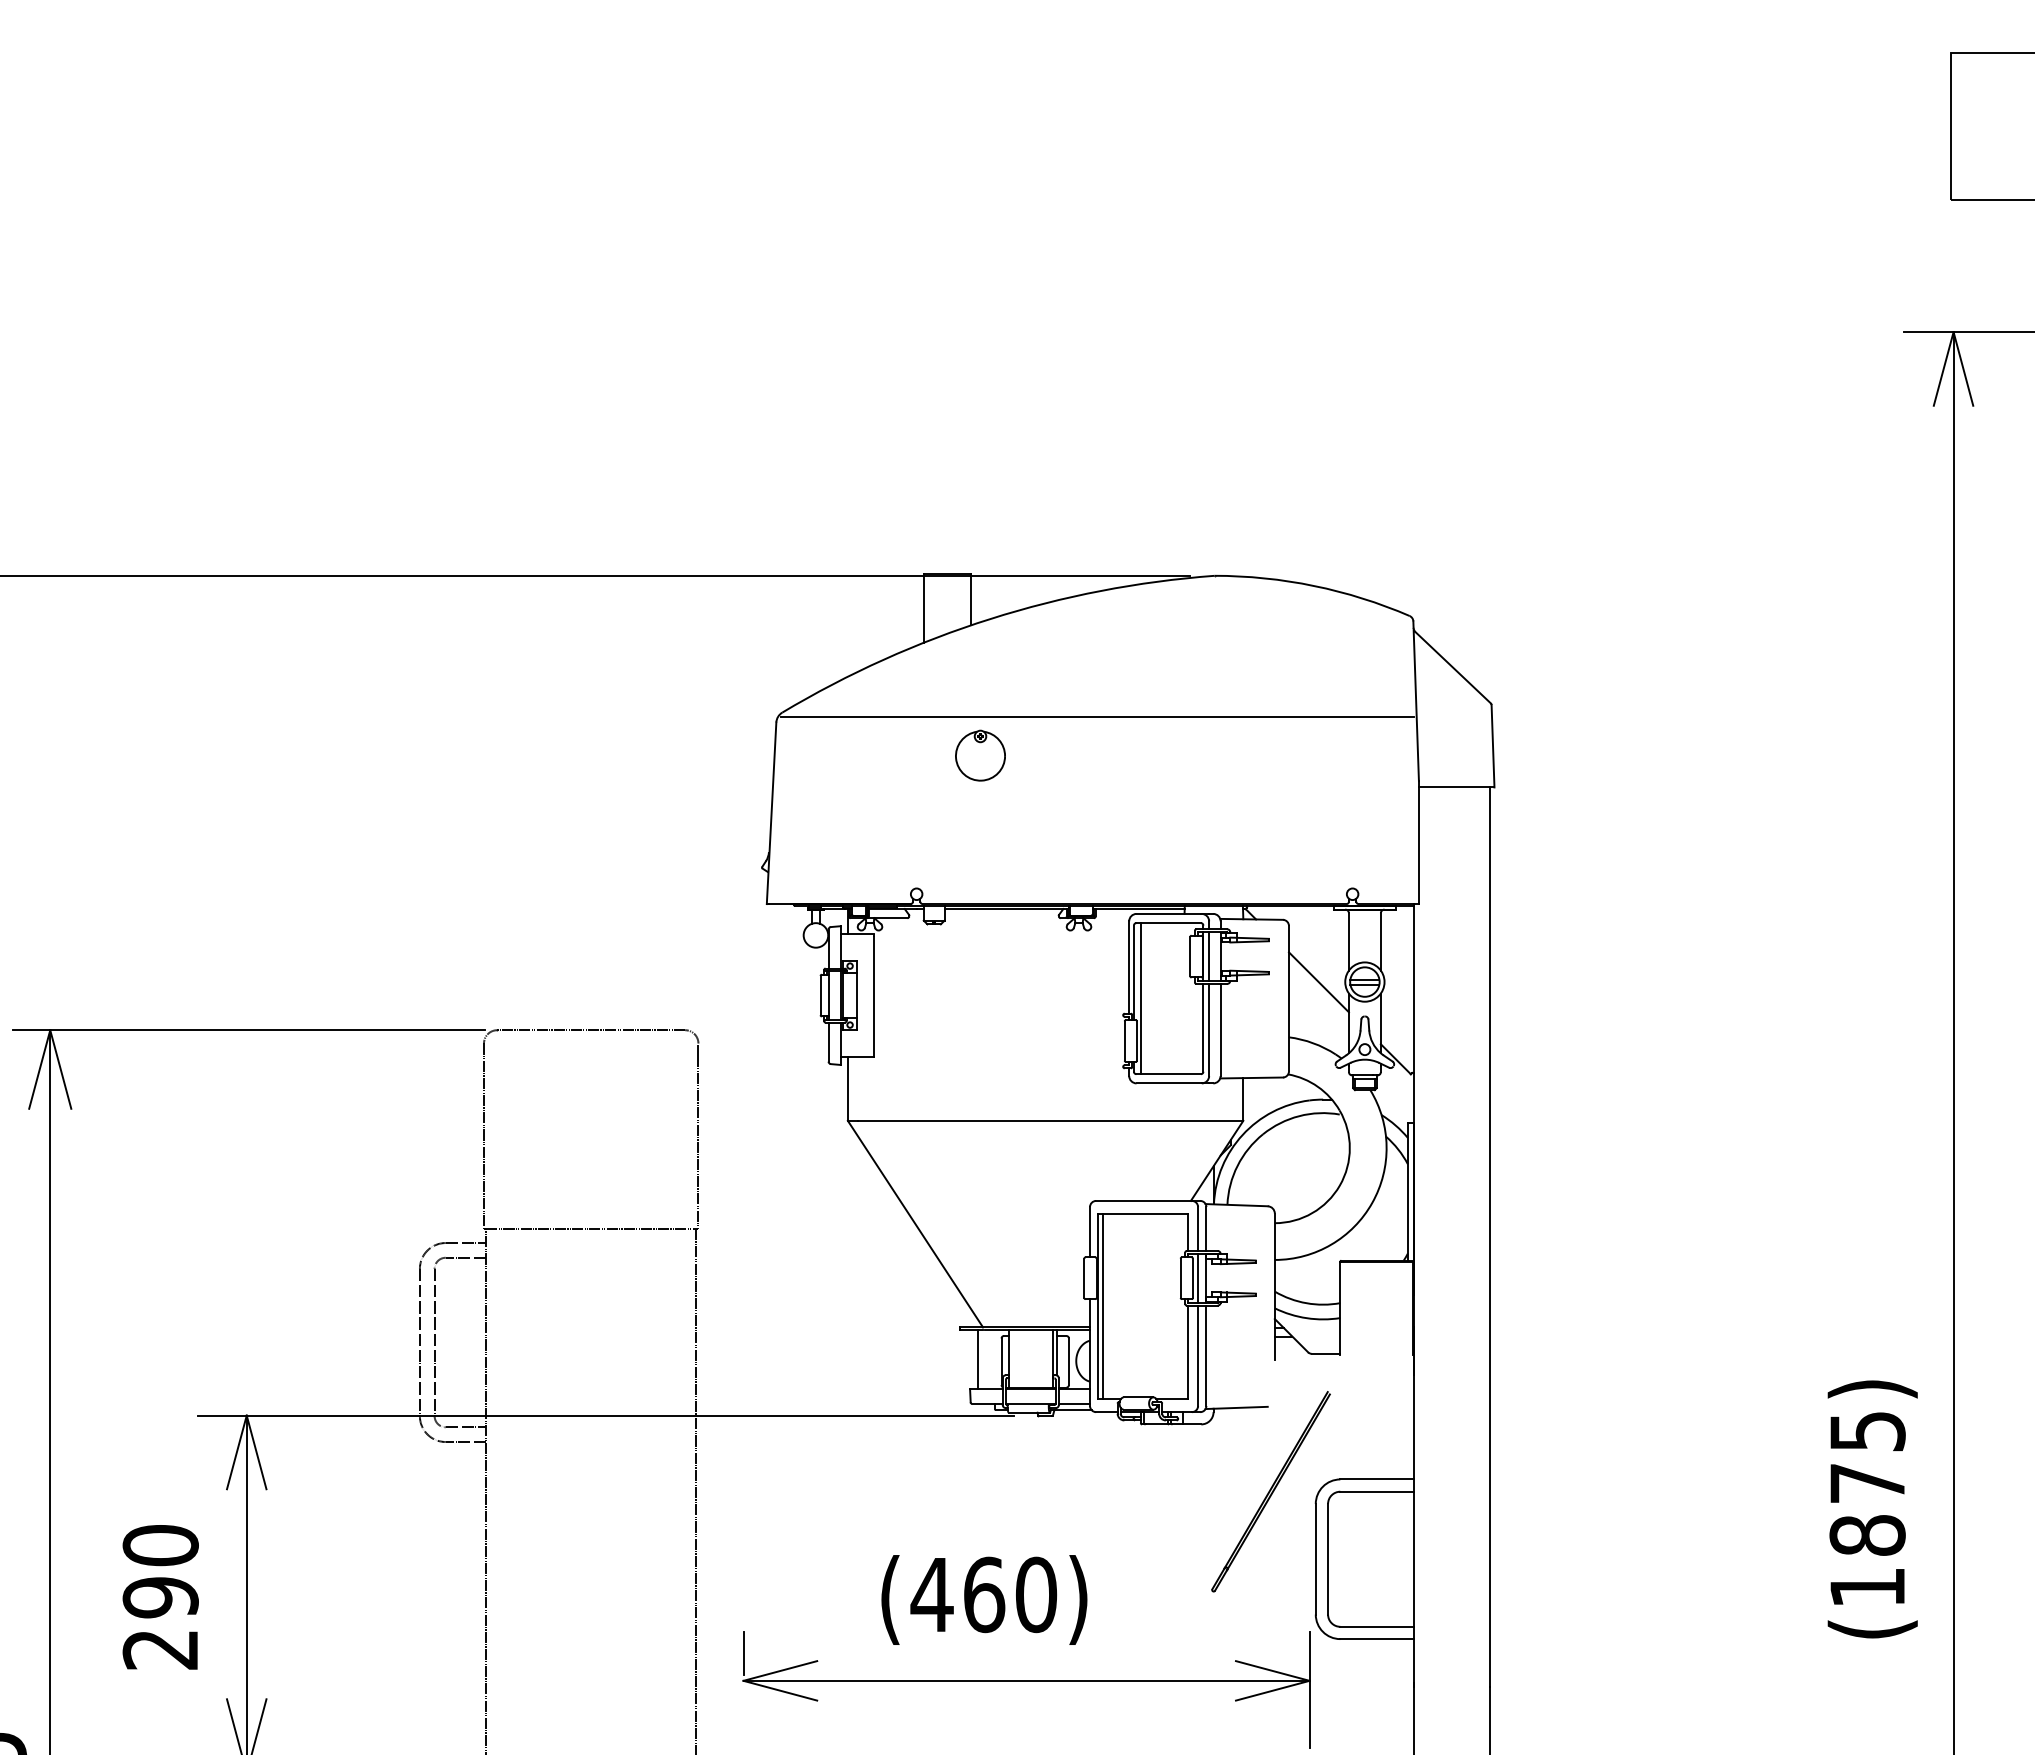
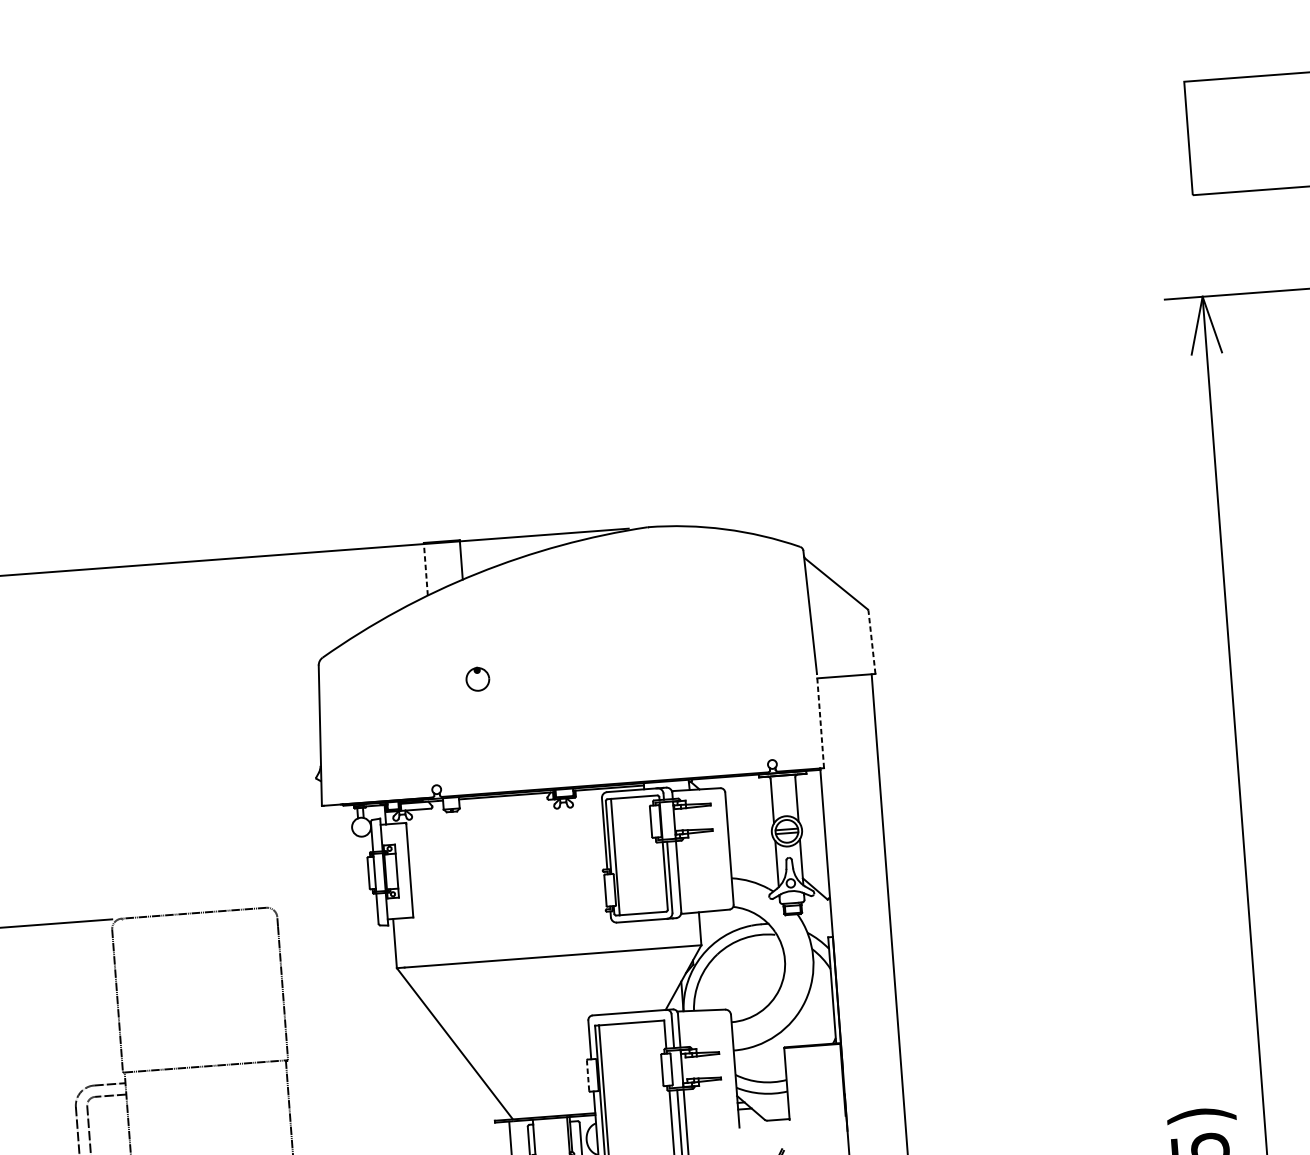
line: (924, 608) -> (426, 569), solid -> dashed
line: (1097, 717) -> (565, 643), removed
line: (1493, 745) -> (872, 641), solid -> dashed
part: (980, 755) -> (477, 679), size x0.6
line: (1418, 842) -> (820, 720), solid -> dashed
line: (1209, 956) -> (665, 820), removed
line: (1318, 982) -> (751, 834), removed
line: (1084, 1278) -> (588, 1075), solid -> dashed
line: (1198, 1278) -> (675, 1069), removed

